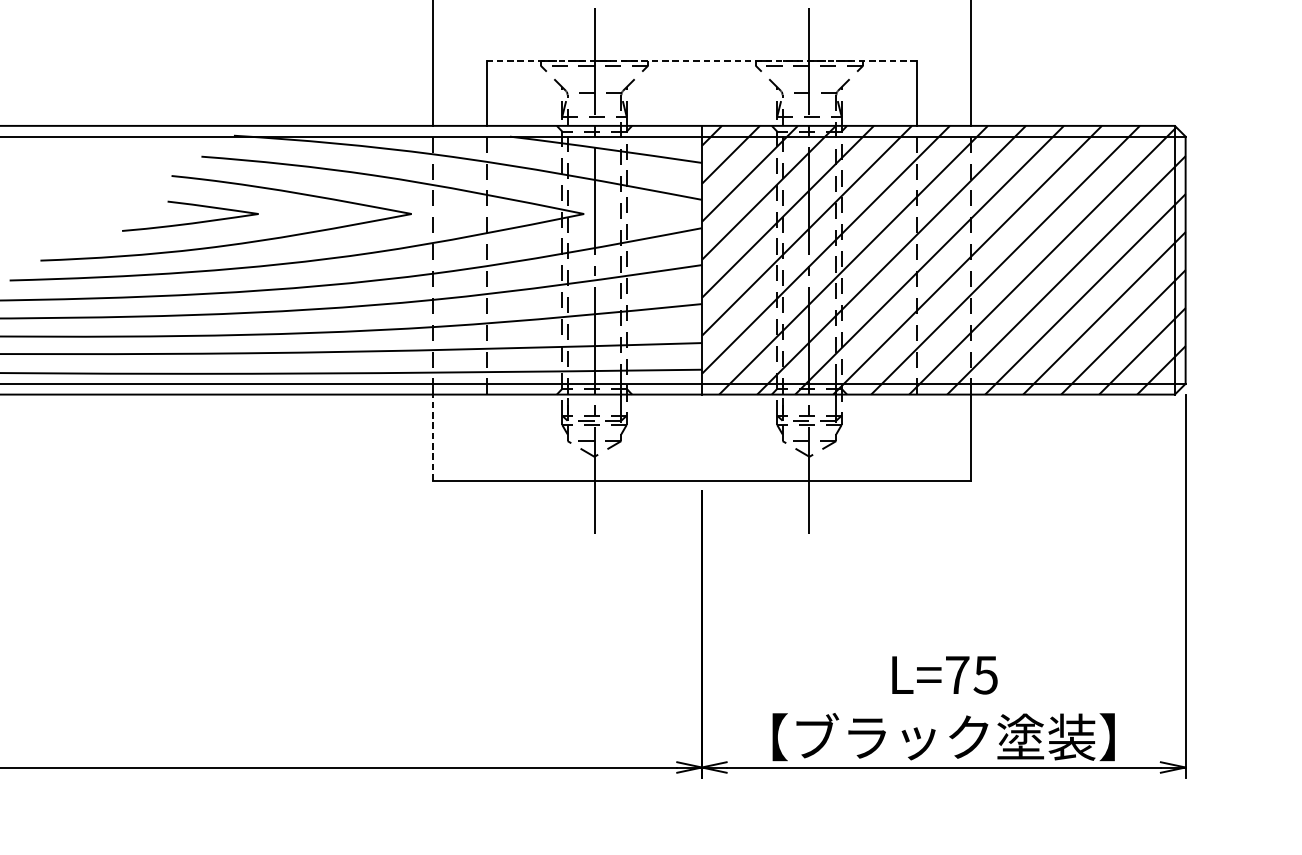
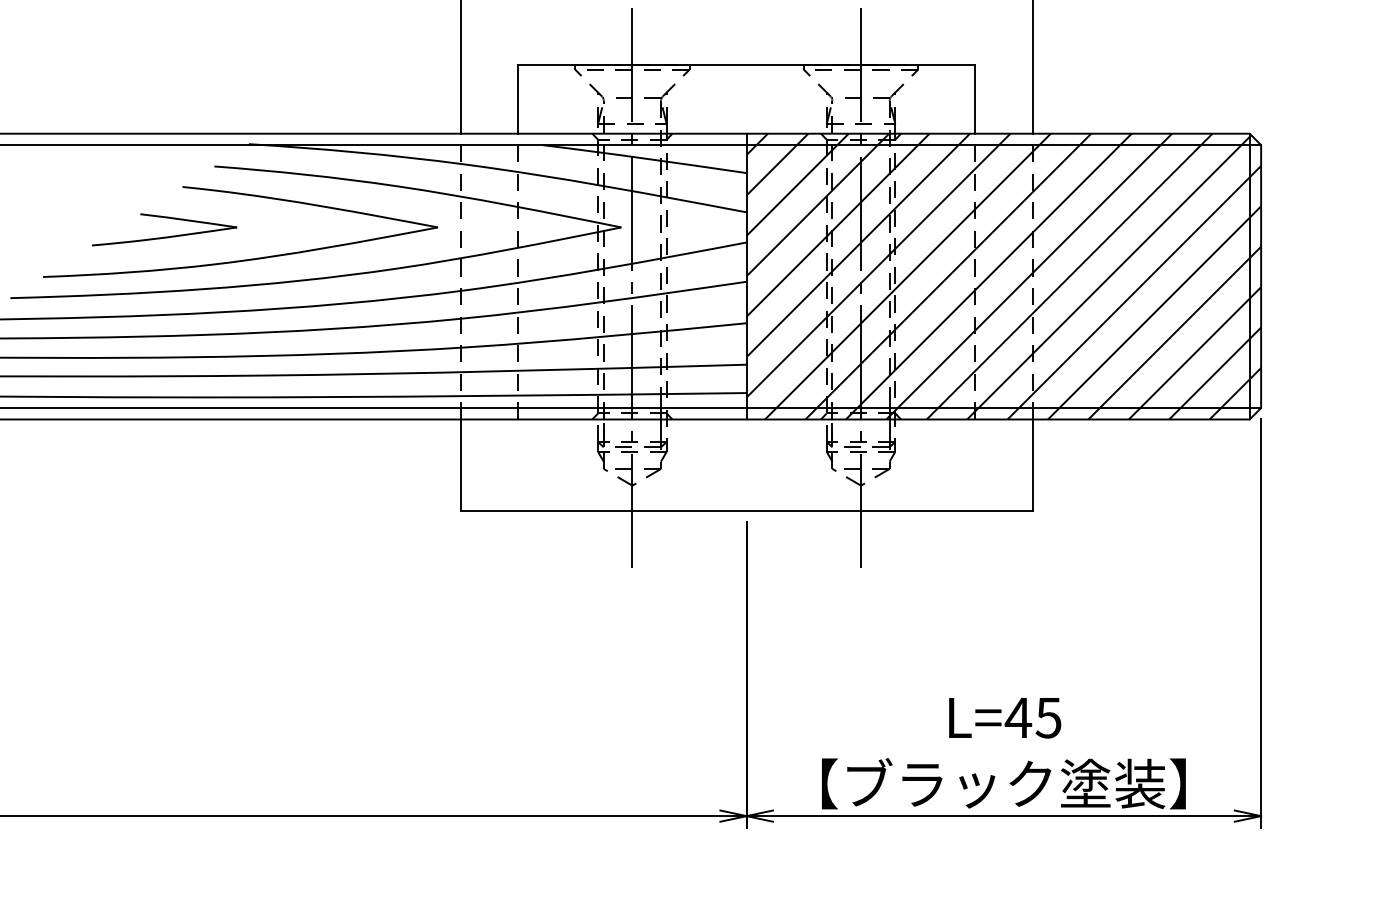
line: (701, 61) -> (746, 65), dashed -> solid
part: (190, 222) -> (164, 236), moved
line: (432, 437) -> (460, 465), dashed -> solid
text: (957, 674) -> (1018, 717), L=75 -> L=45

